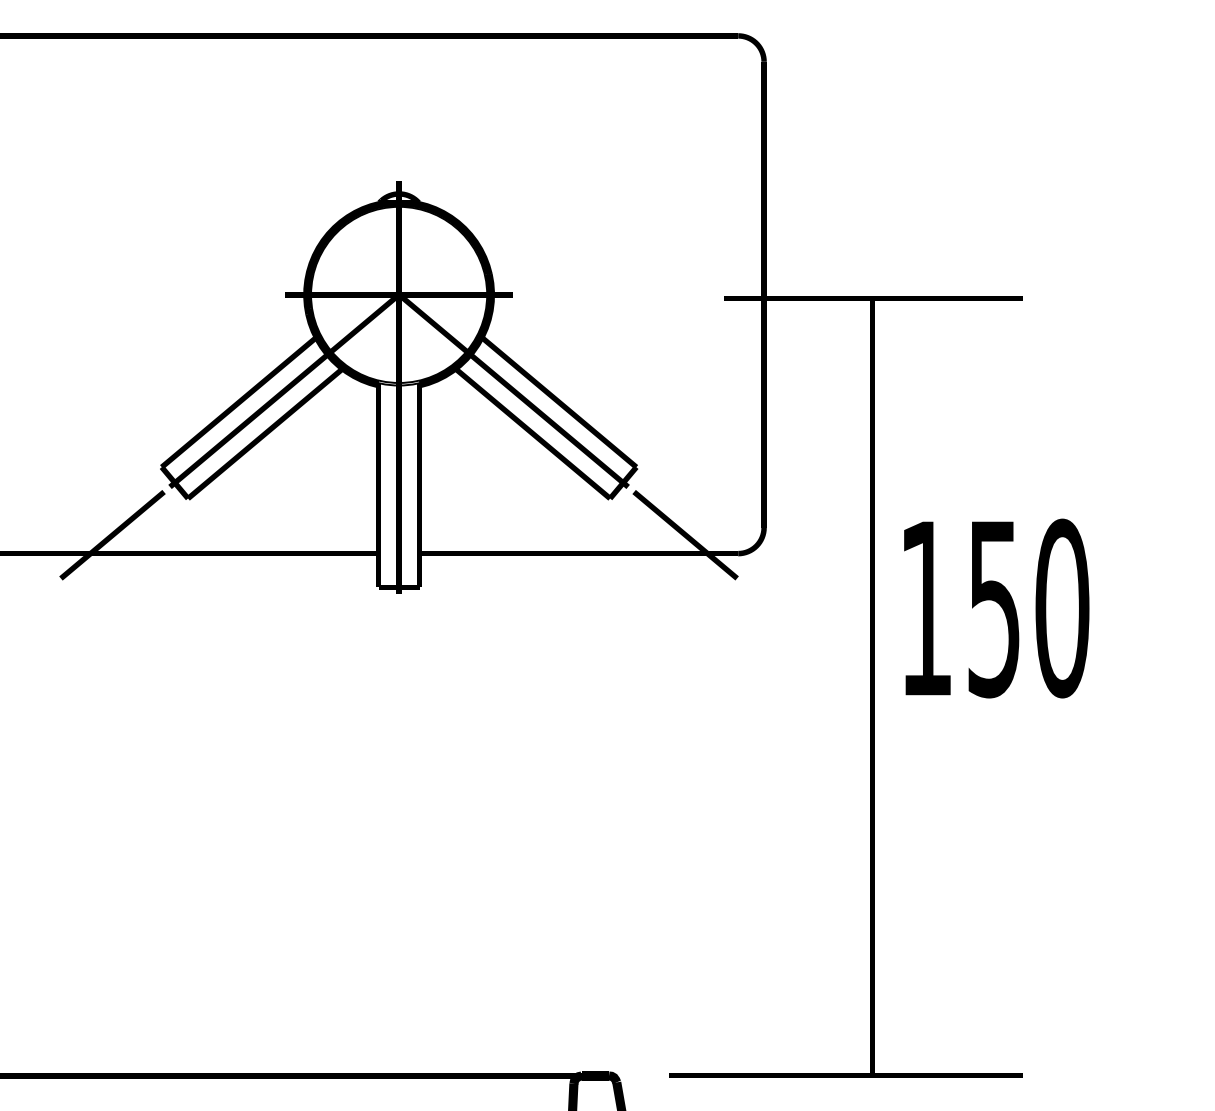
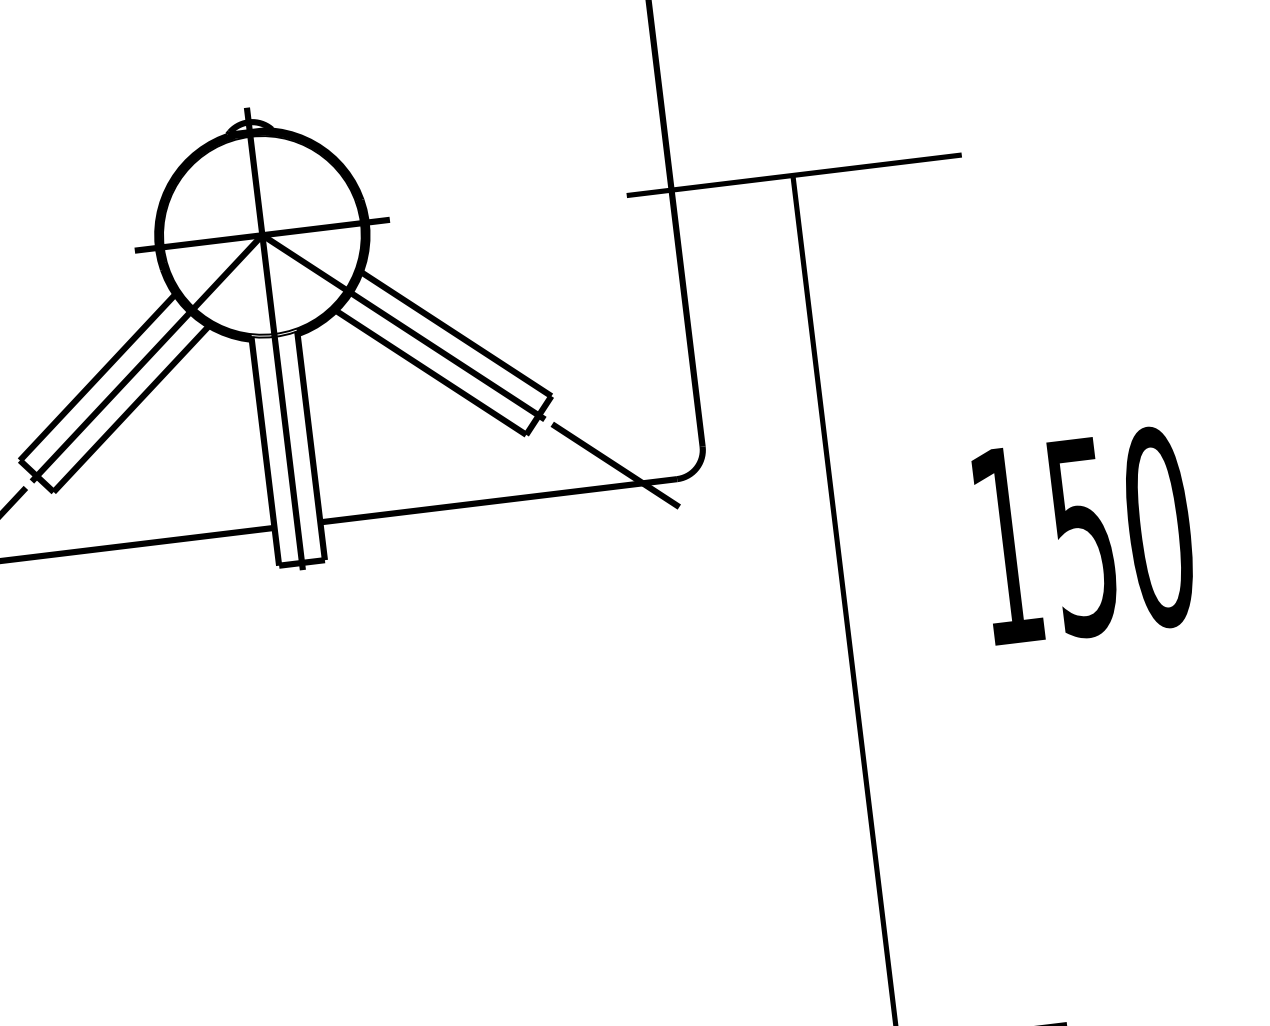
text: (996, 608) -> (1085, 536), moved

